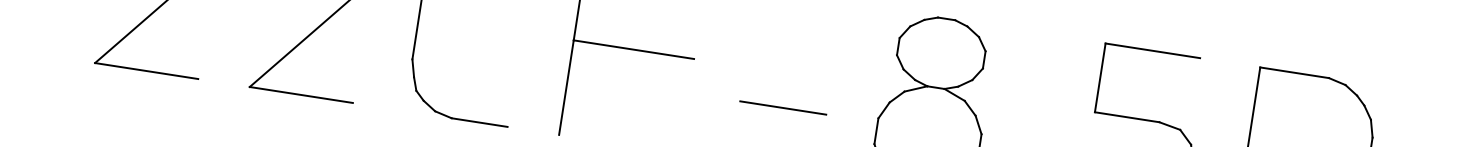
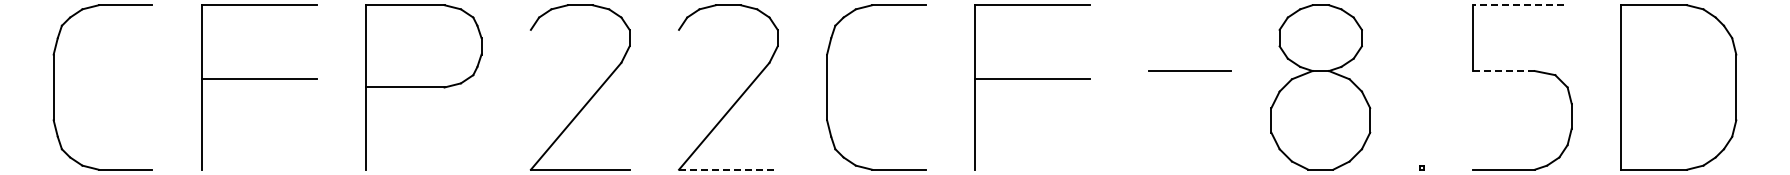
line: (1152, 51) -> (1517, 5), solid -> dashed
line: (301, 94) -> (728, 169), solid -> dashed
line: (782, 107) -> (1189, 70), moved
line: (1126, 117) -> (1503, 71), solid -> dashed

